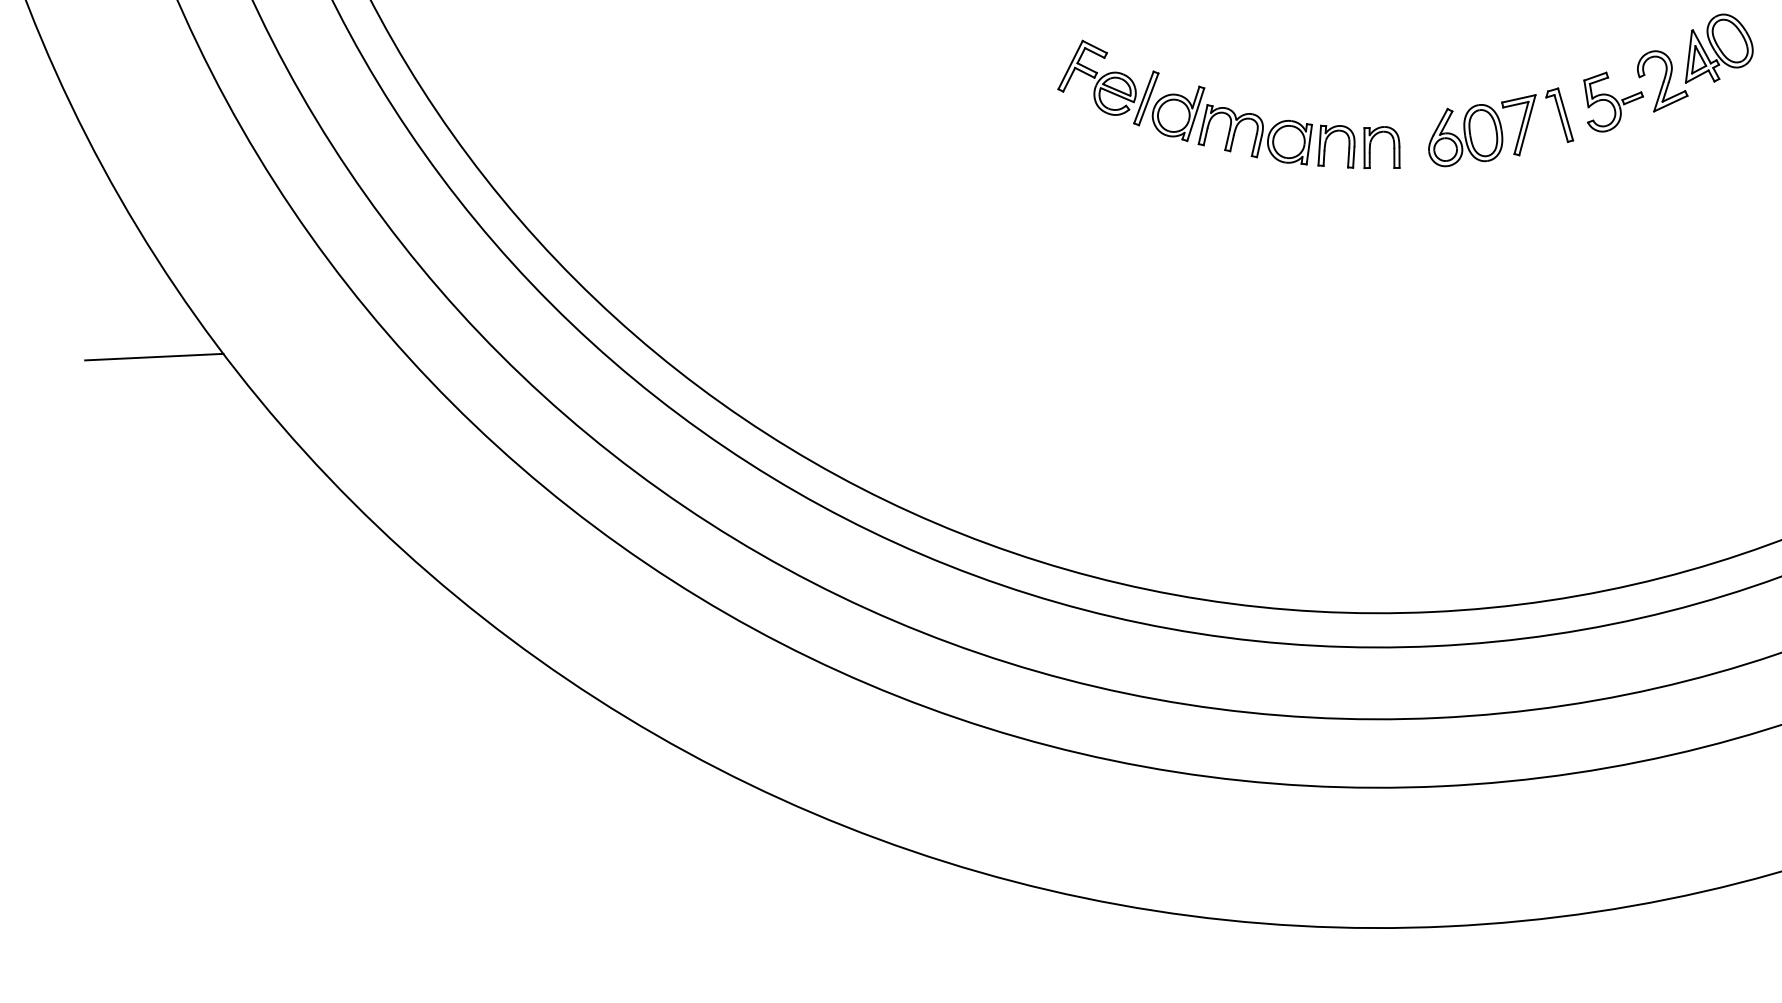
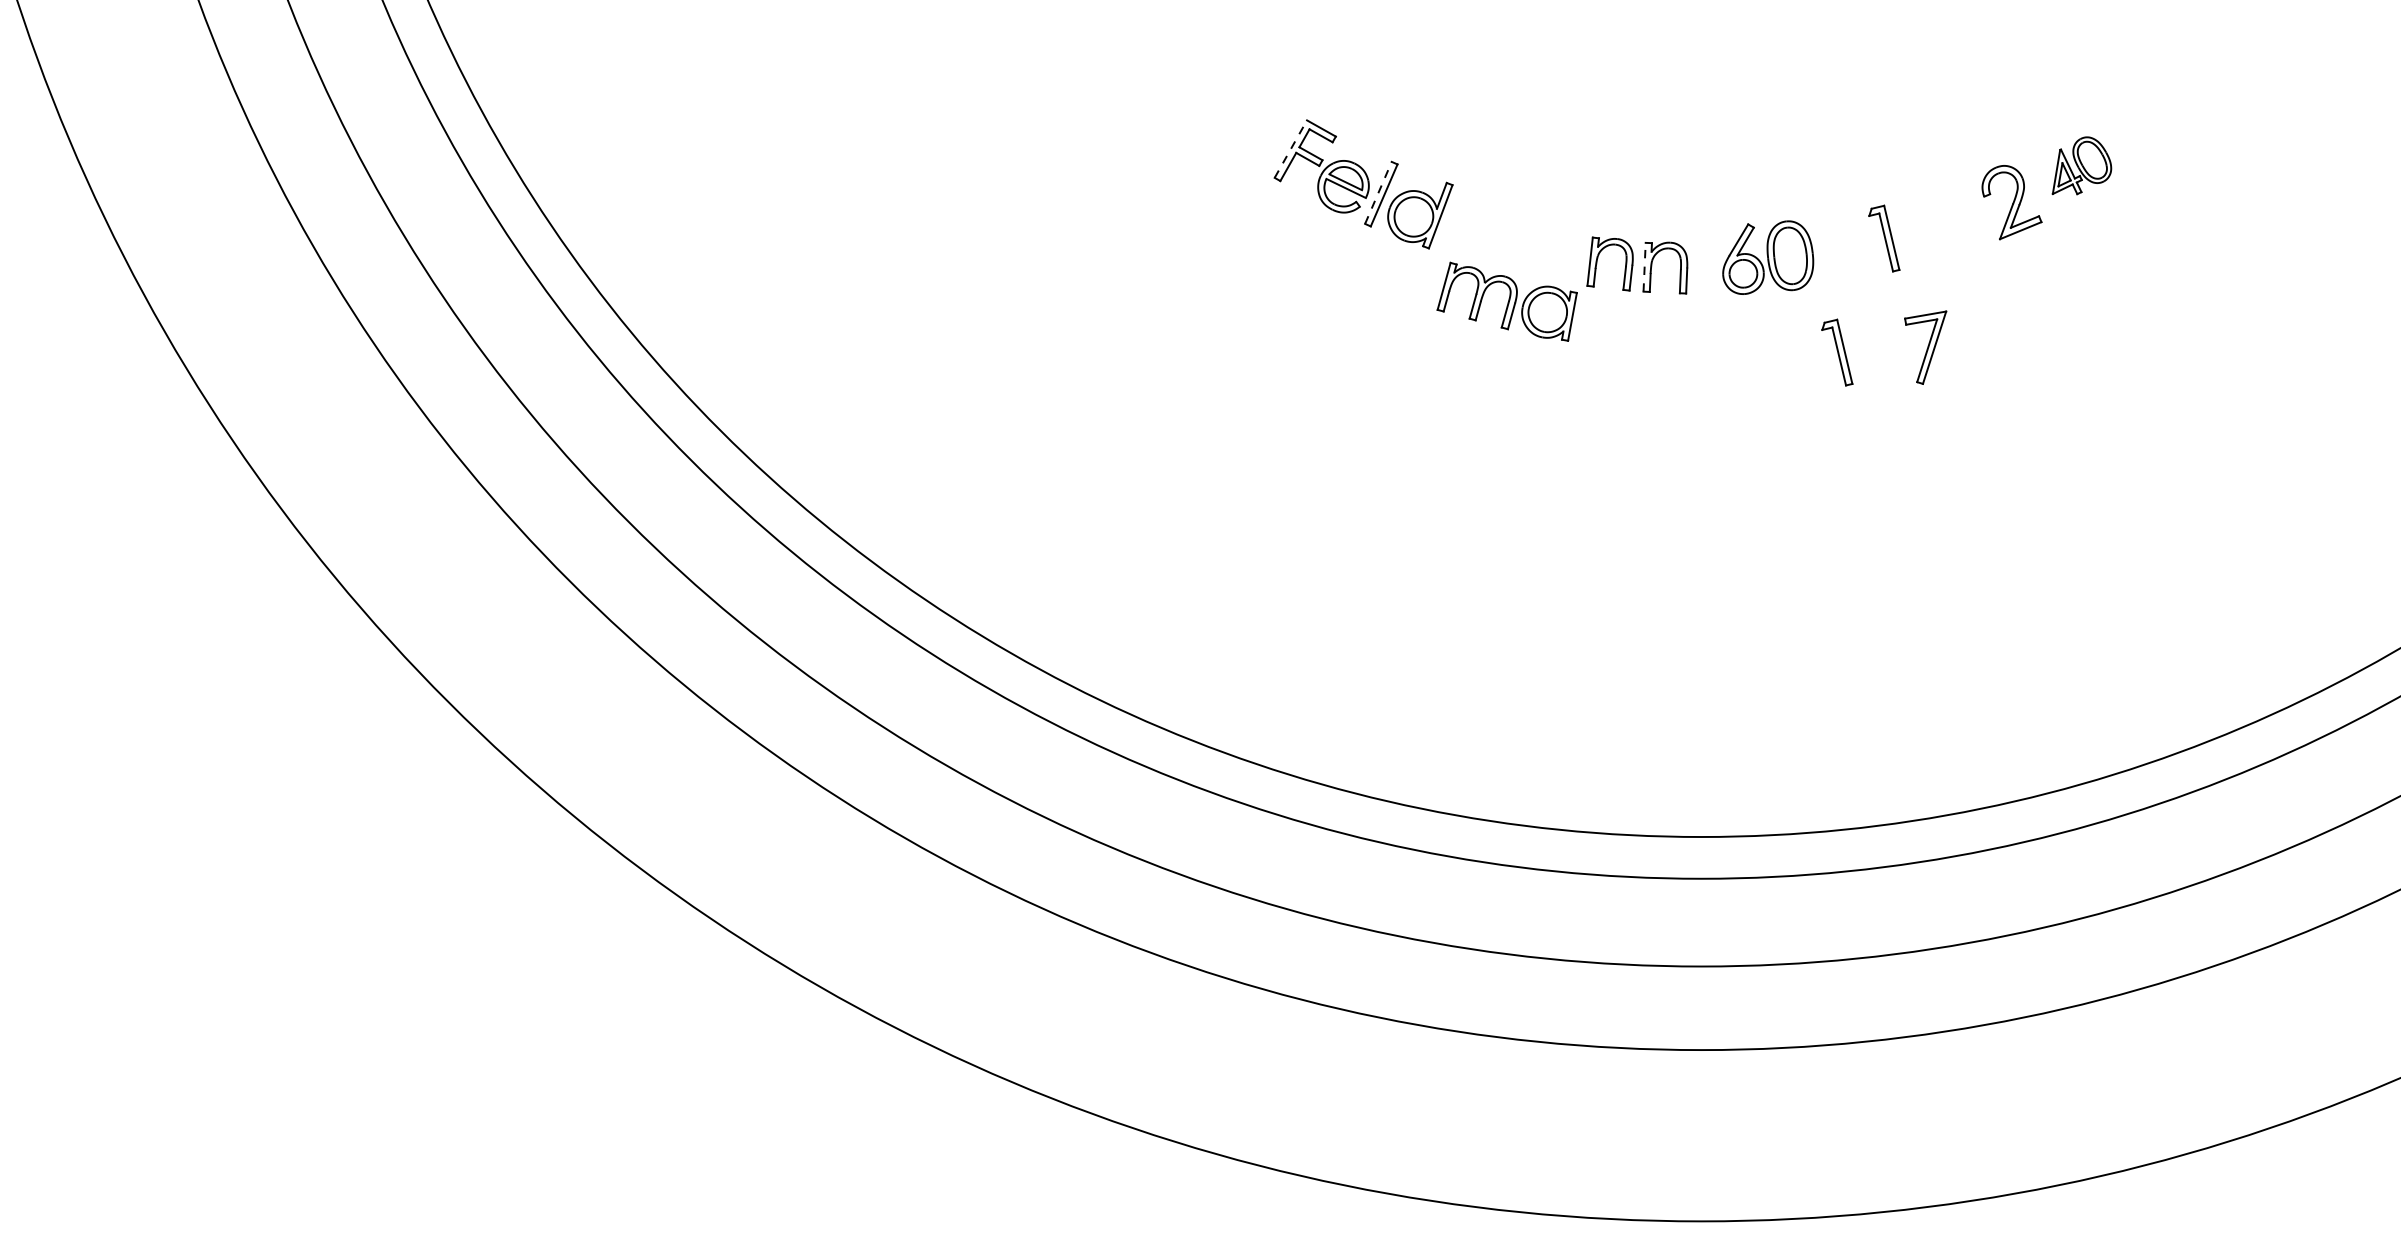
part: (1718, 47) -> (2081, 165), size x0.7
line: (1070, 65) -> (1290, 149), solid -> dashed
line: (1143, 97) -> (1378, 192), solid -> dashed
part: (1613, 101) -> (1951, 224), removed
part: (1519, 125) -> (1925, 347), moved
part: (1254, 134) -> (1506, 301), moved
line: (1364, 147) -> (1644, 266), solid -> dashed
part: (1525, 210) -> (1837, 352), added
line: (154, 357) -> (156, 452), removed

